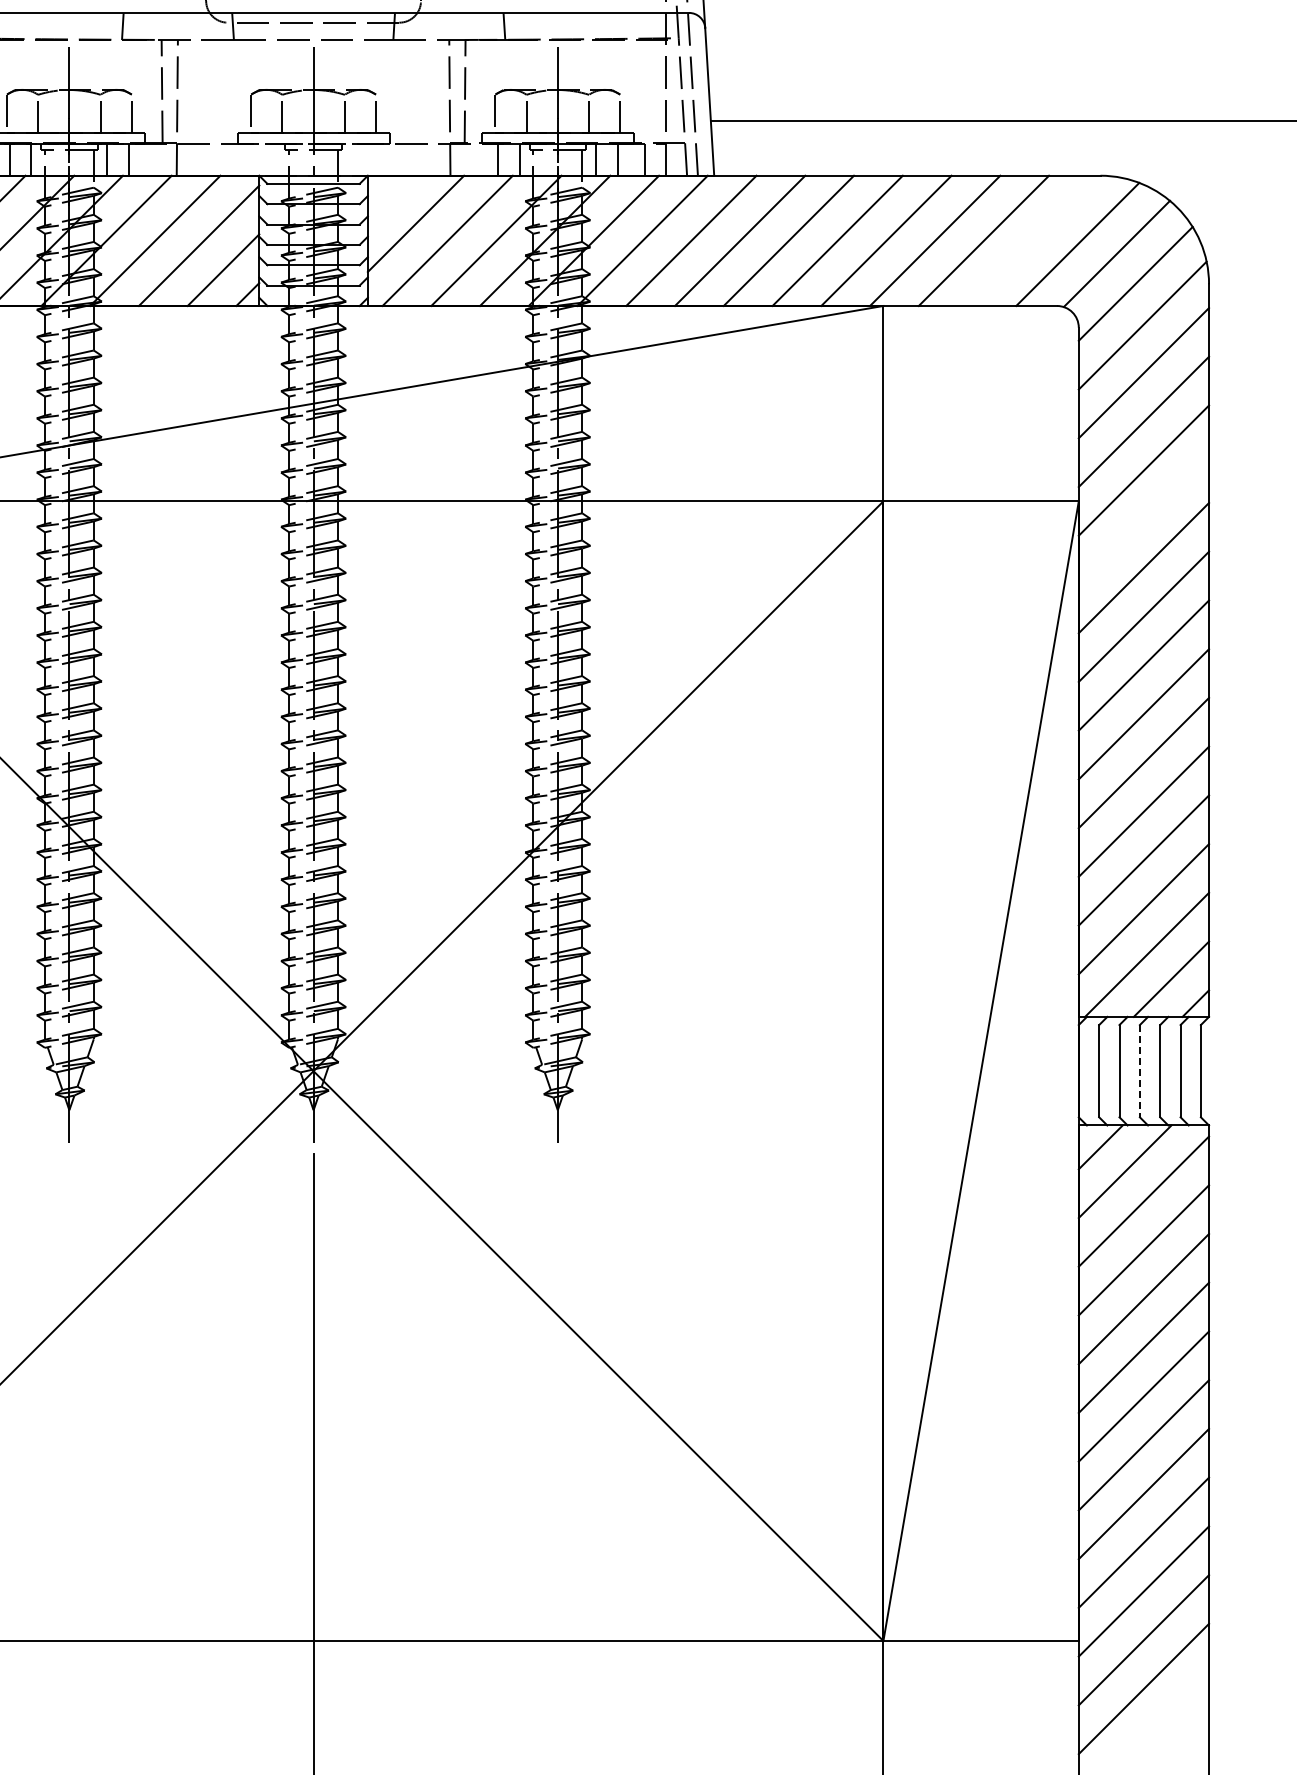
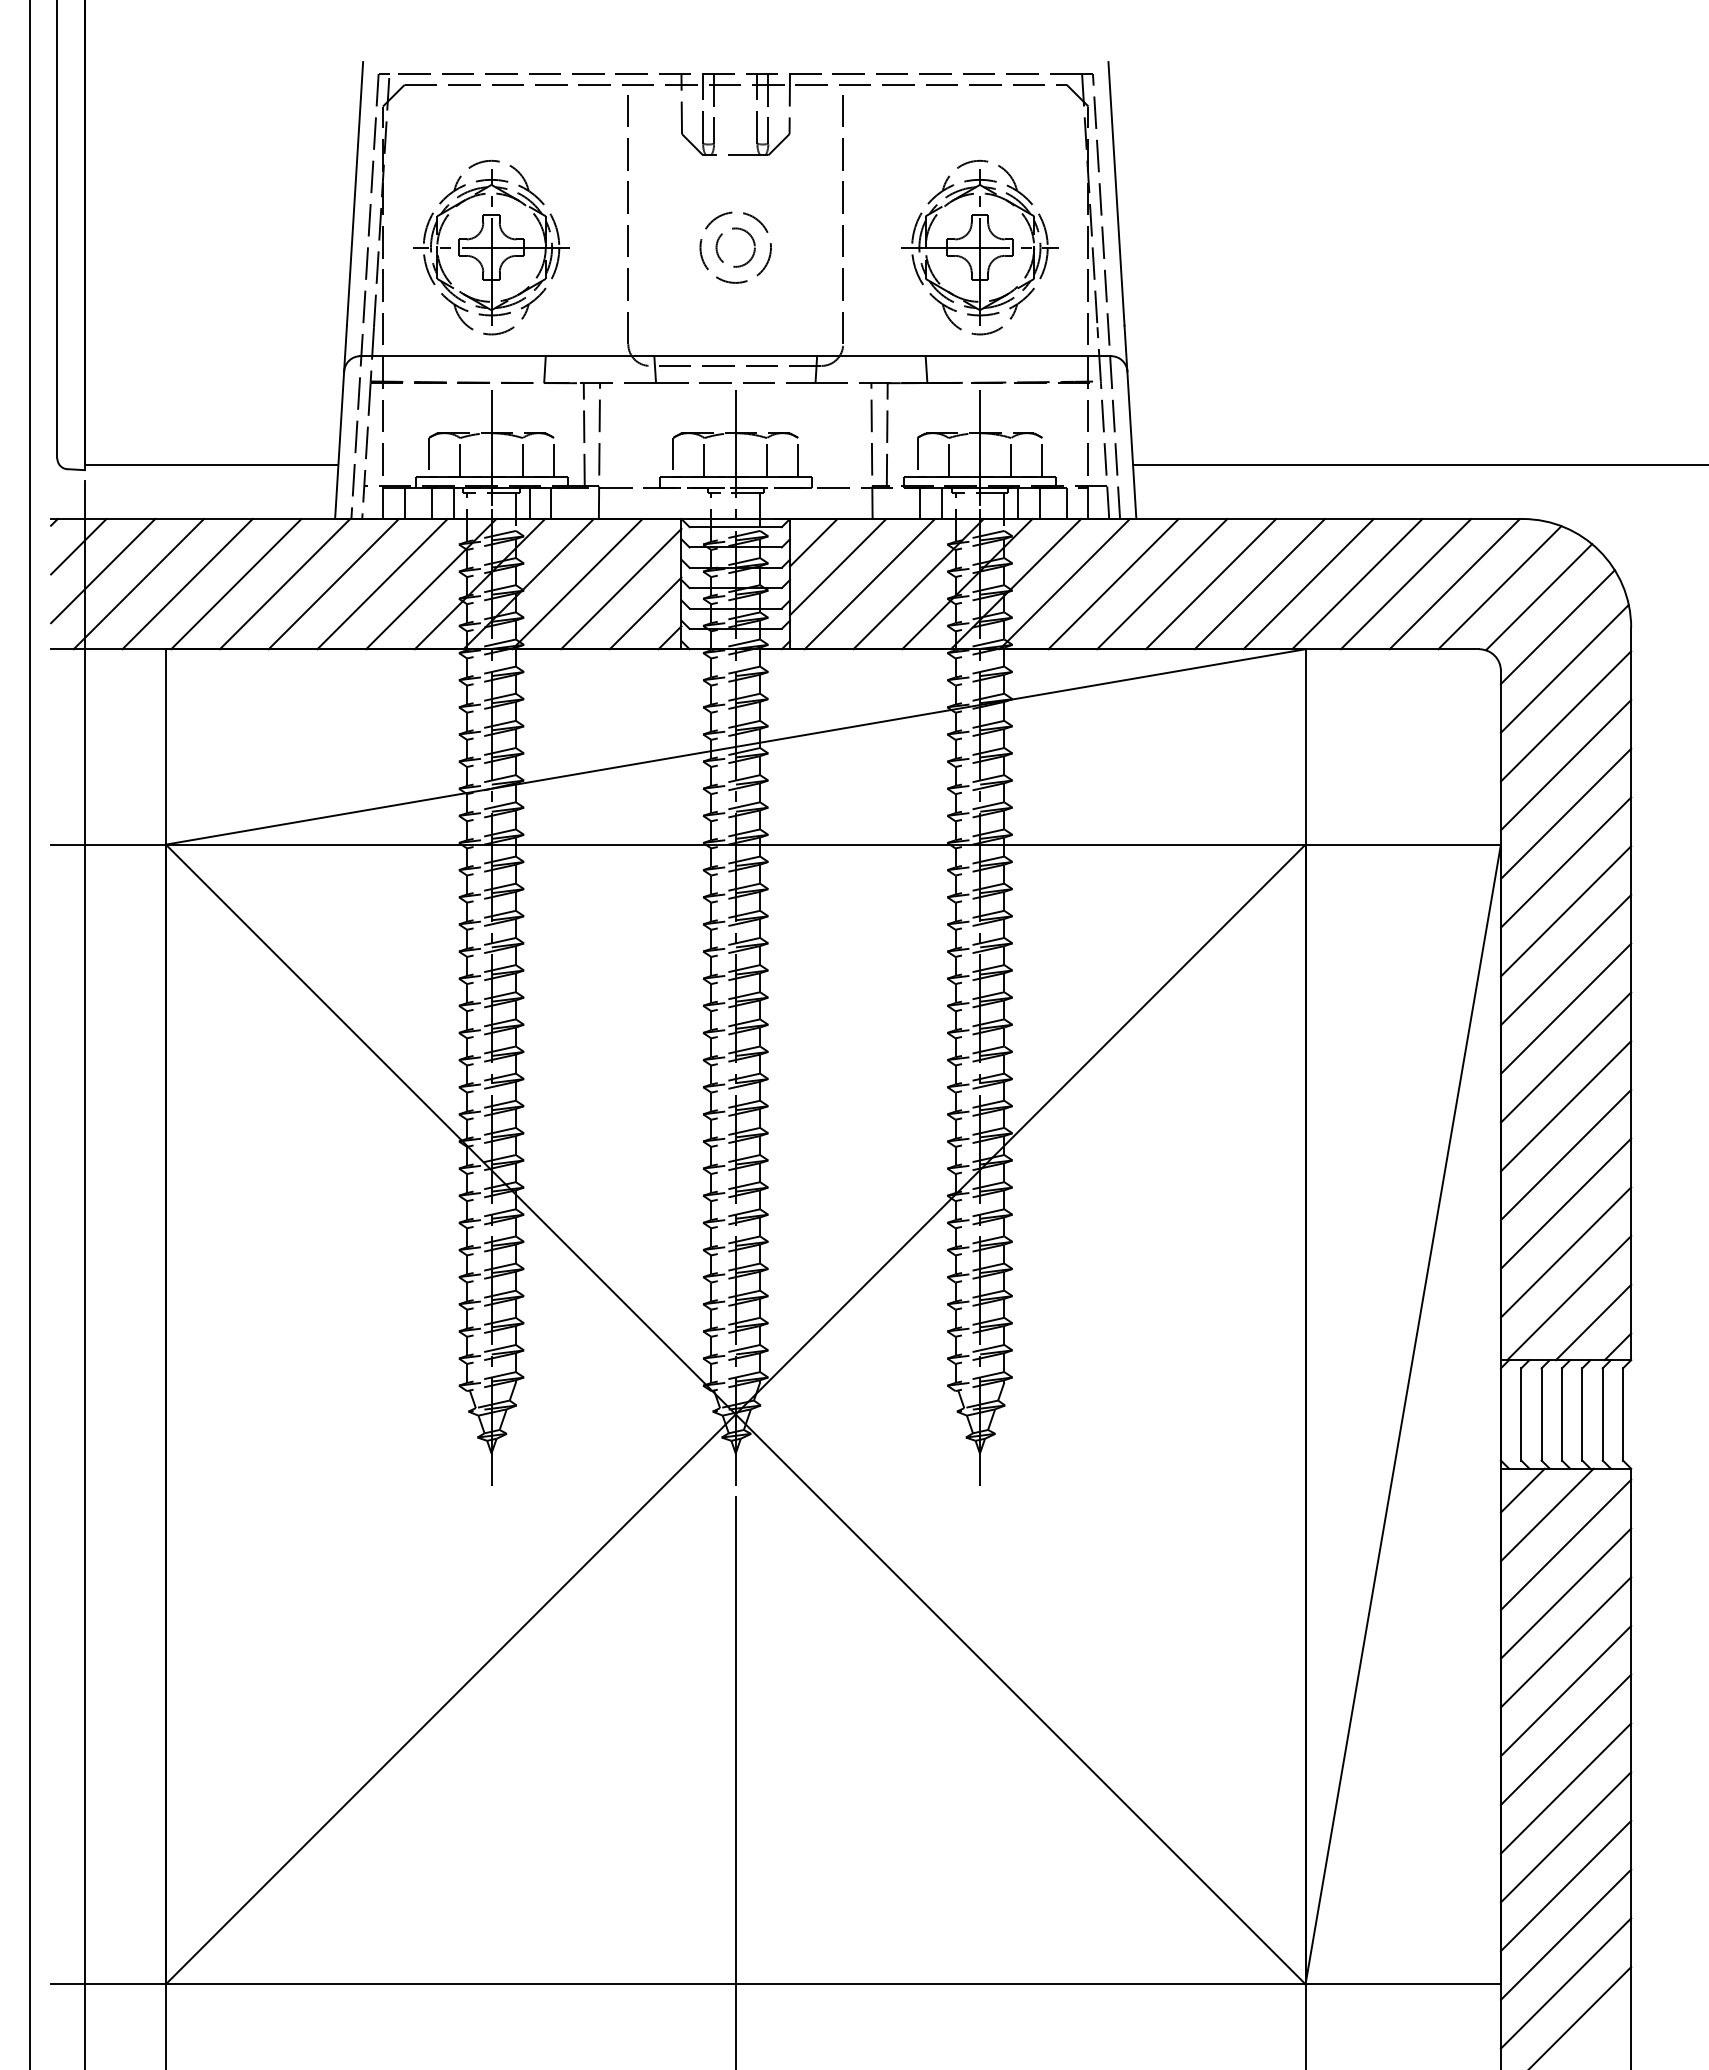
line: (391, 199) -> (813, 542), added
line: (1032, 241) -> (1454, 584), added
line: (1143, 519) -> (1565, 862), added
line: (1140, 1071) -> (1562, 1414), dashed -> solid

